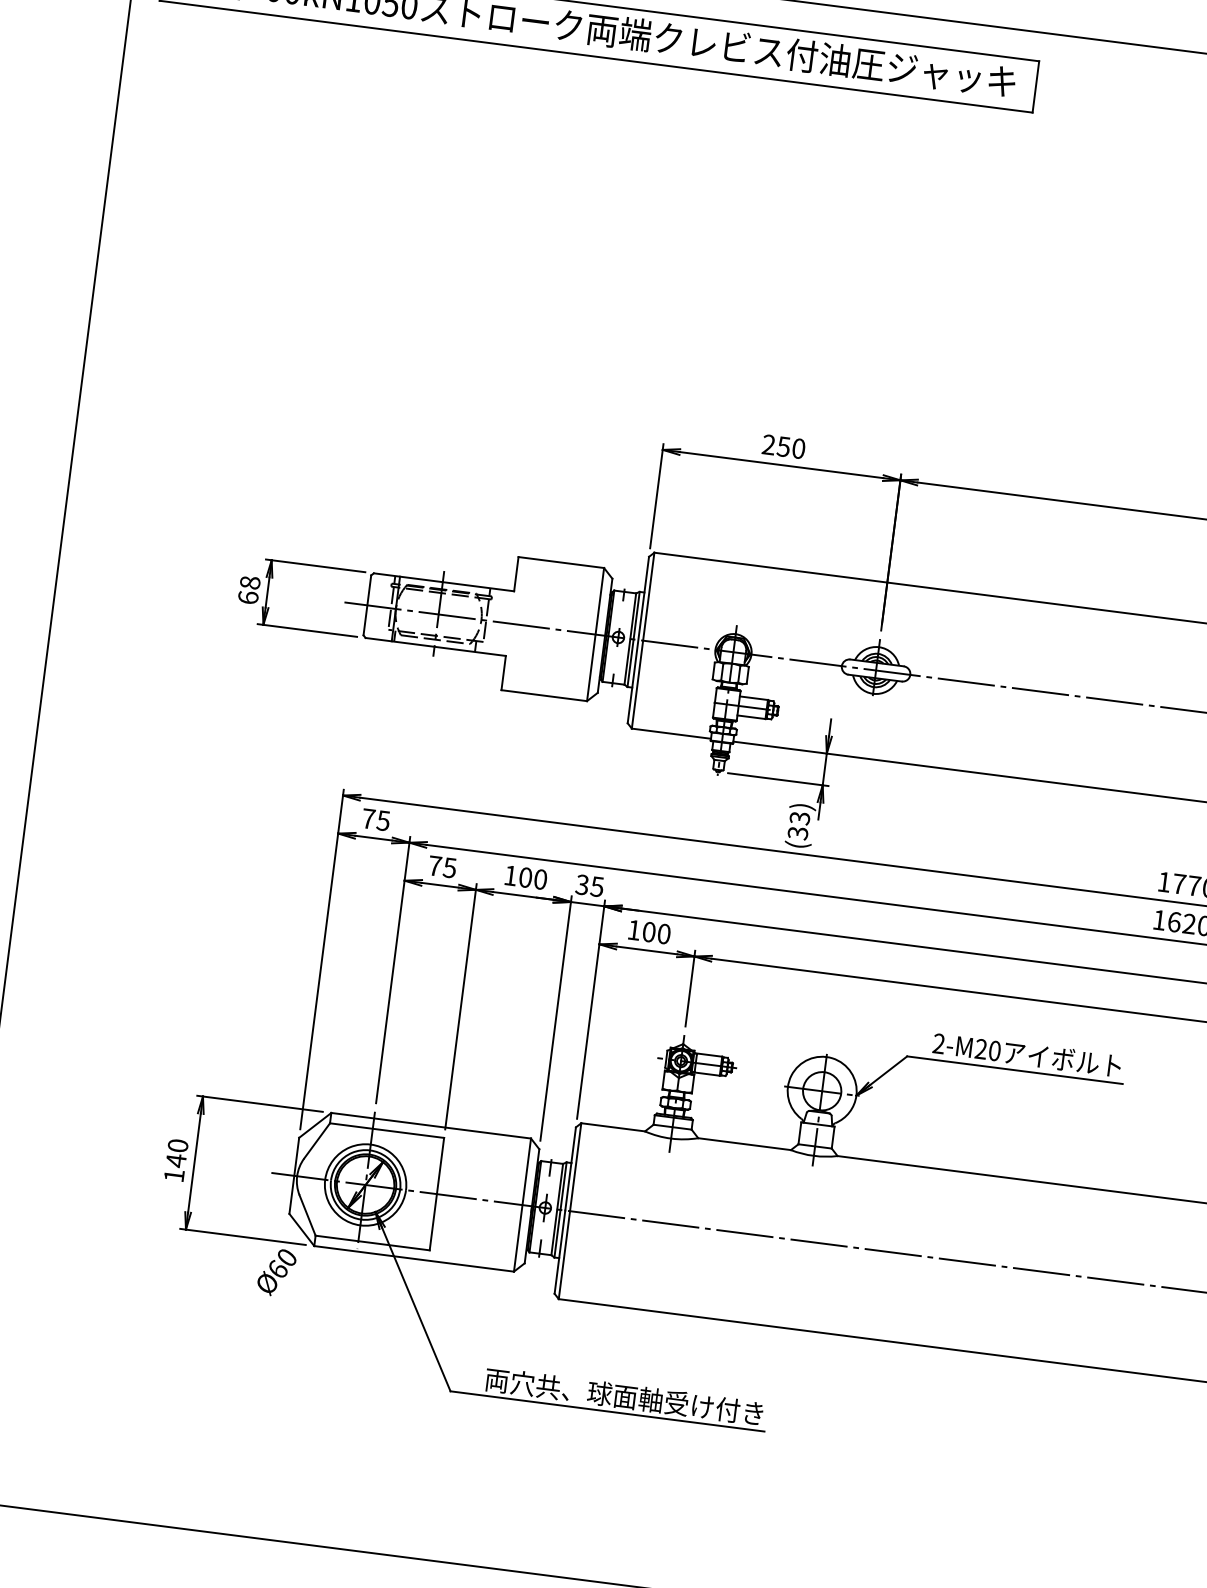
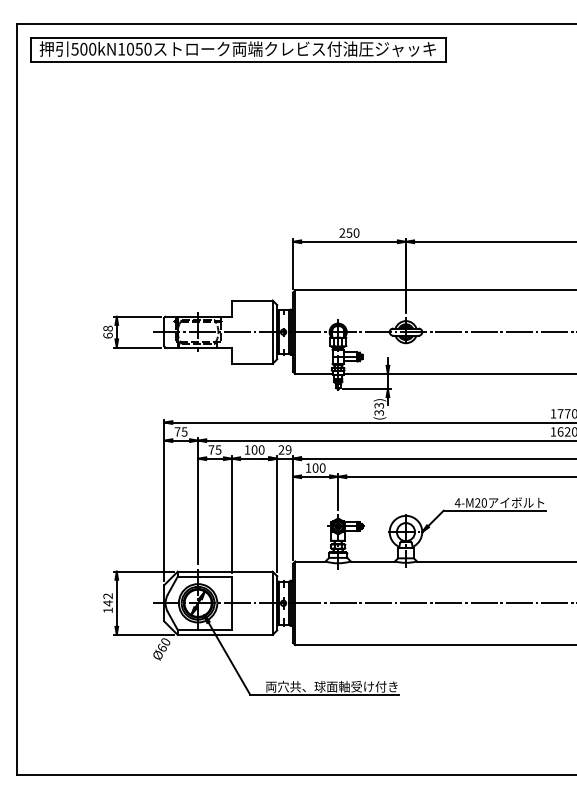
text: (588, 884) -> (284, 449), 35 -> 29
text: (938, 1042) -> (457, 502), 2-M20 -> 4-M20
text: (176, 1146) -> (107, 596), 140 -> 142

